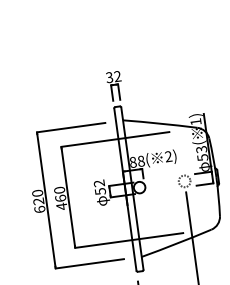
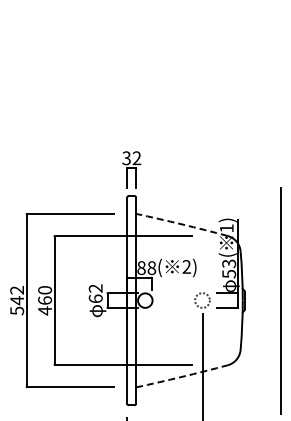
arc: (160, 123) -> (182, 224), solid -> dashed
text: (100, 191) -> (95, 298), 52 -> 62
text: (39, 201) -> (17, 300), 620 -> 542
arc: (177, 243) -> (182, 376), solid -> dashed

